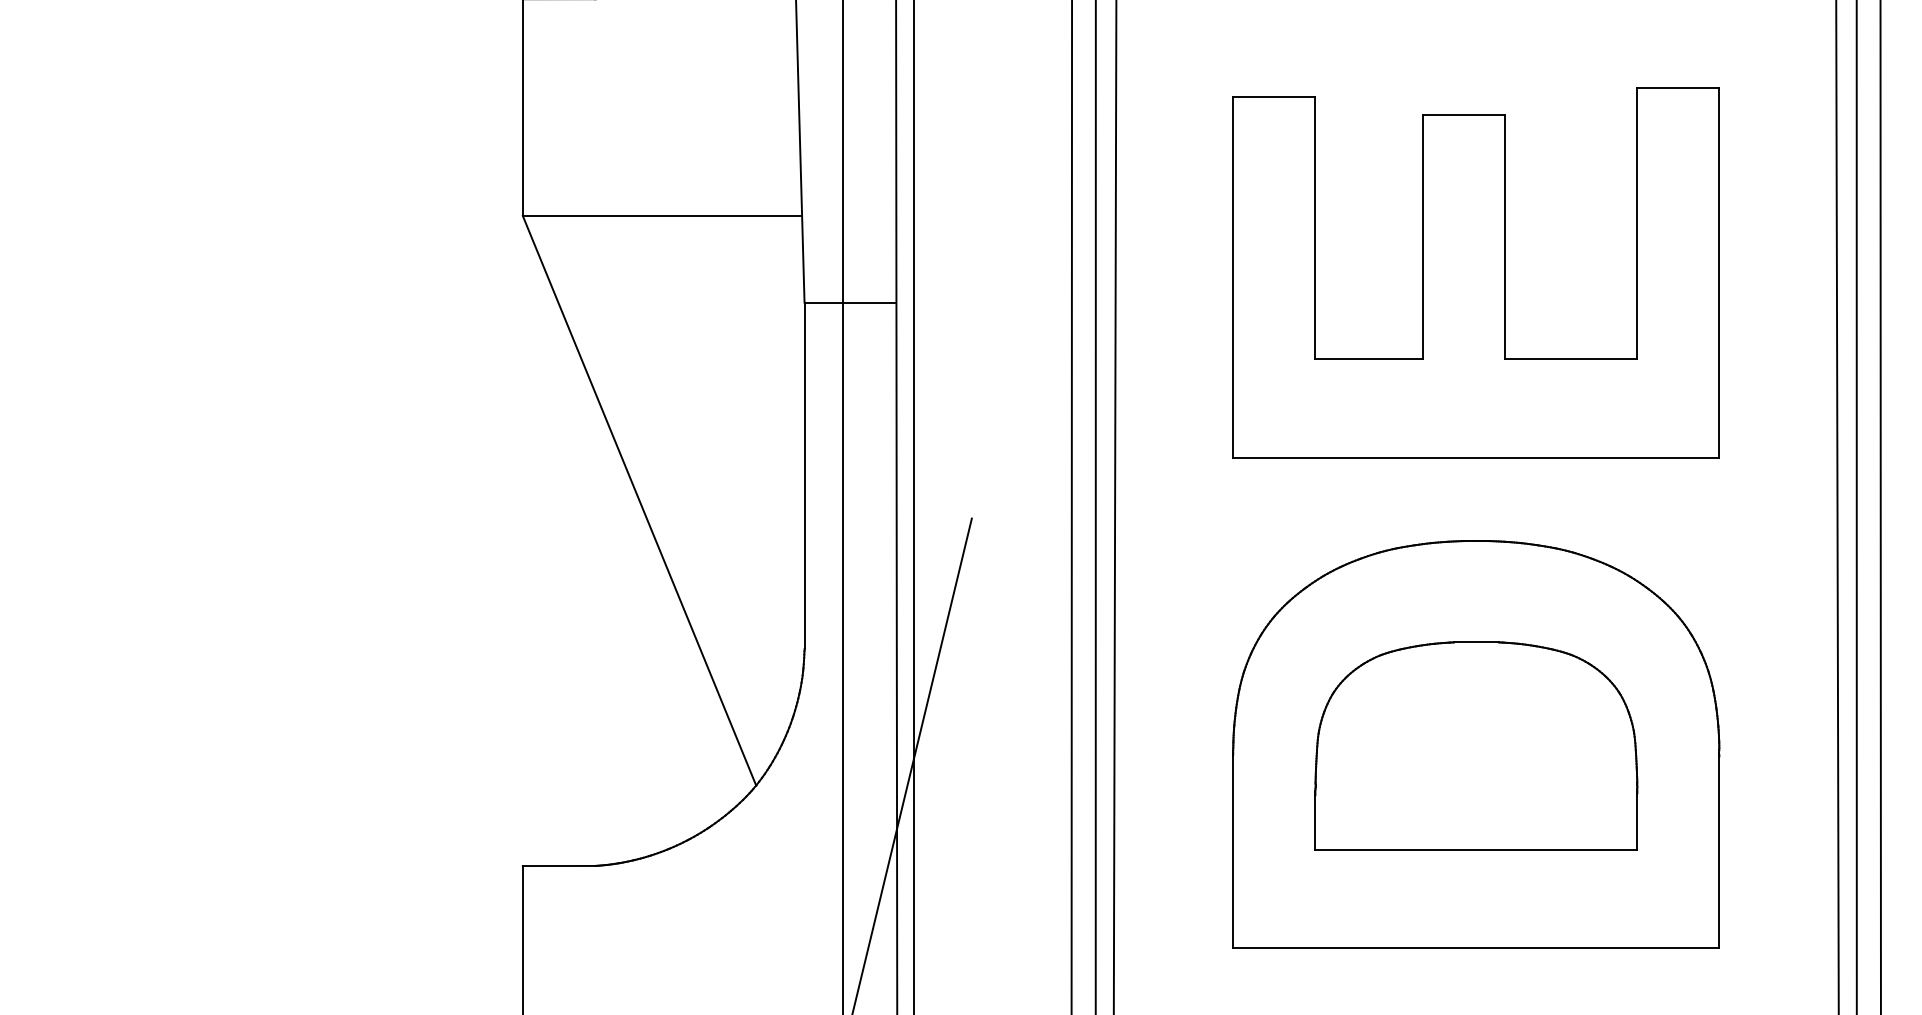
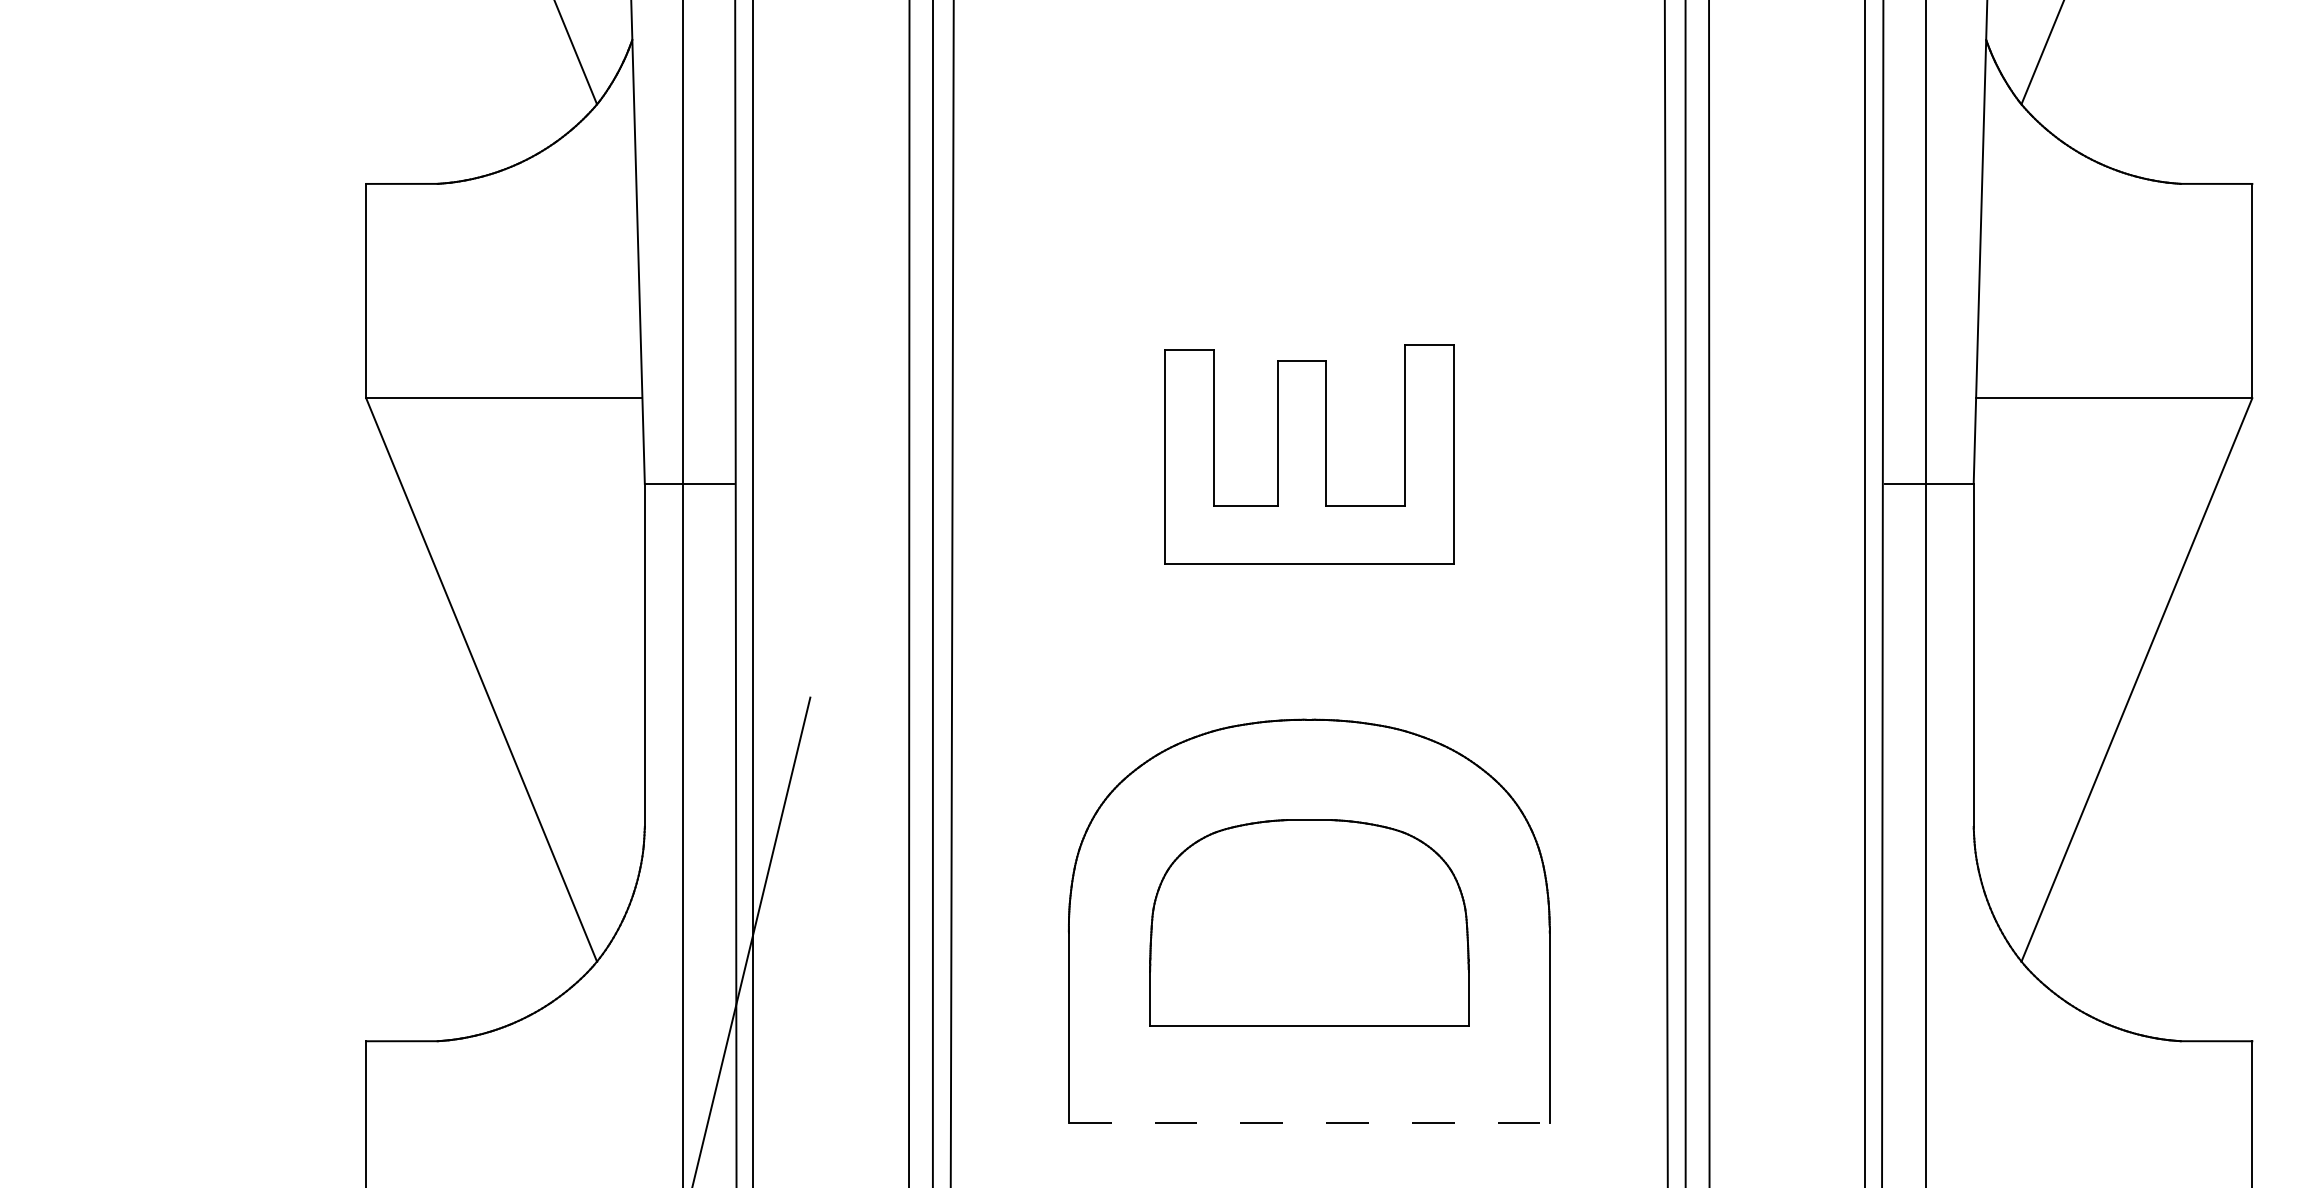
part: (1476, 272) -> (1309, 454), size x0.6
line: (1476, 948) -> (1309, 1122), solid -> dashed

